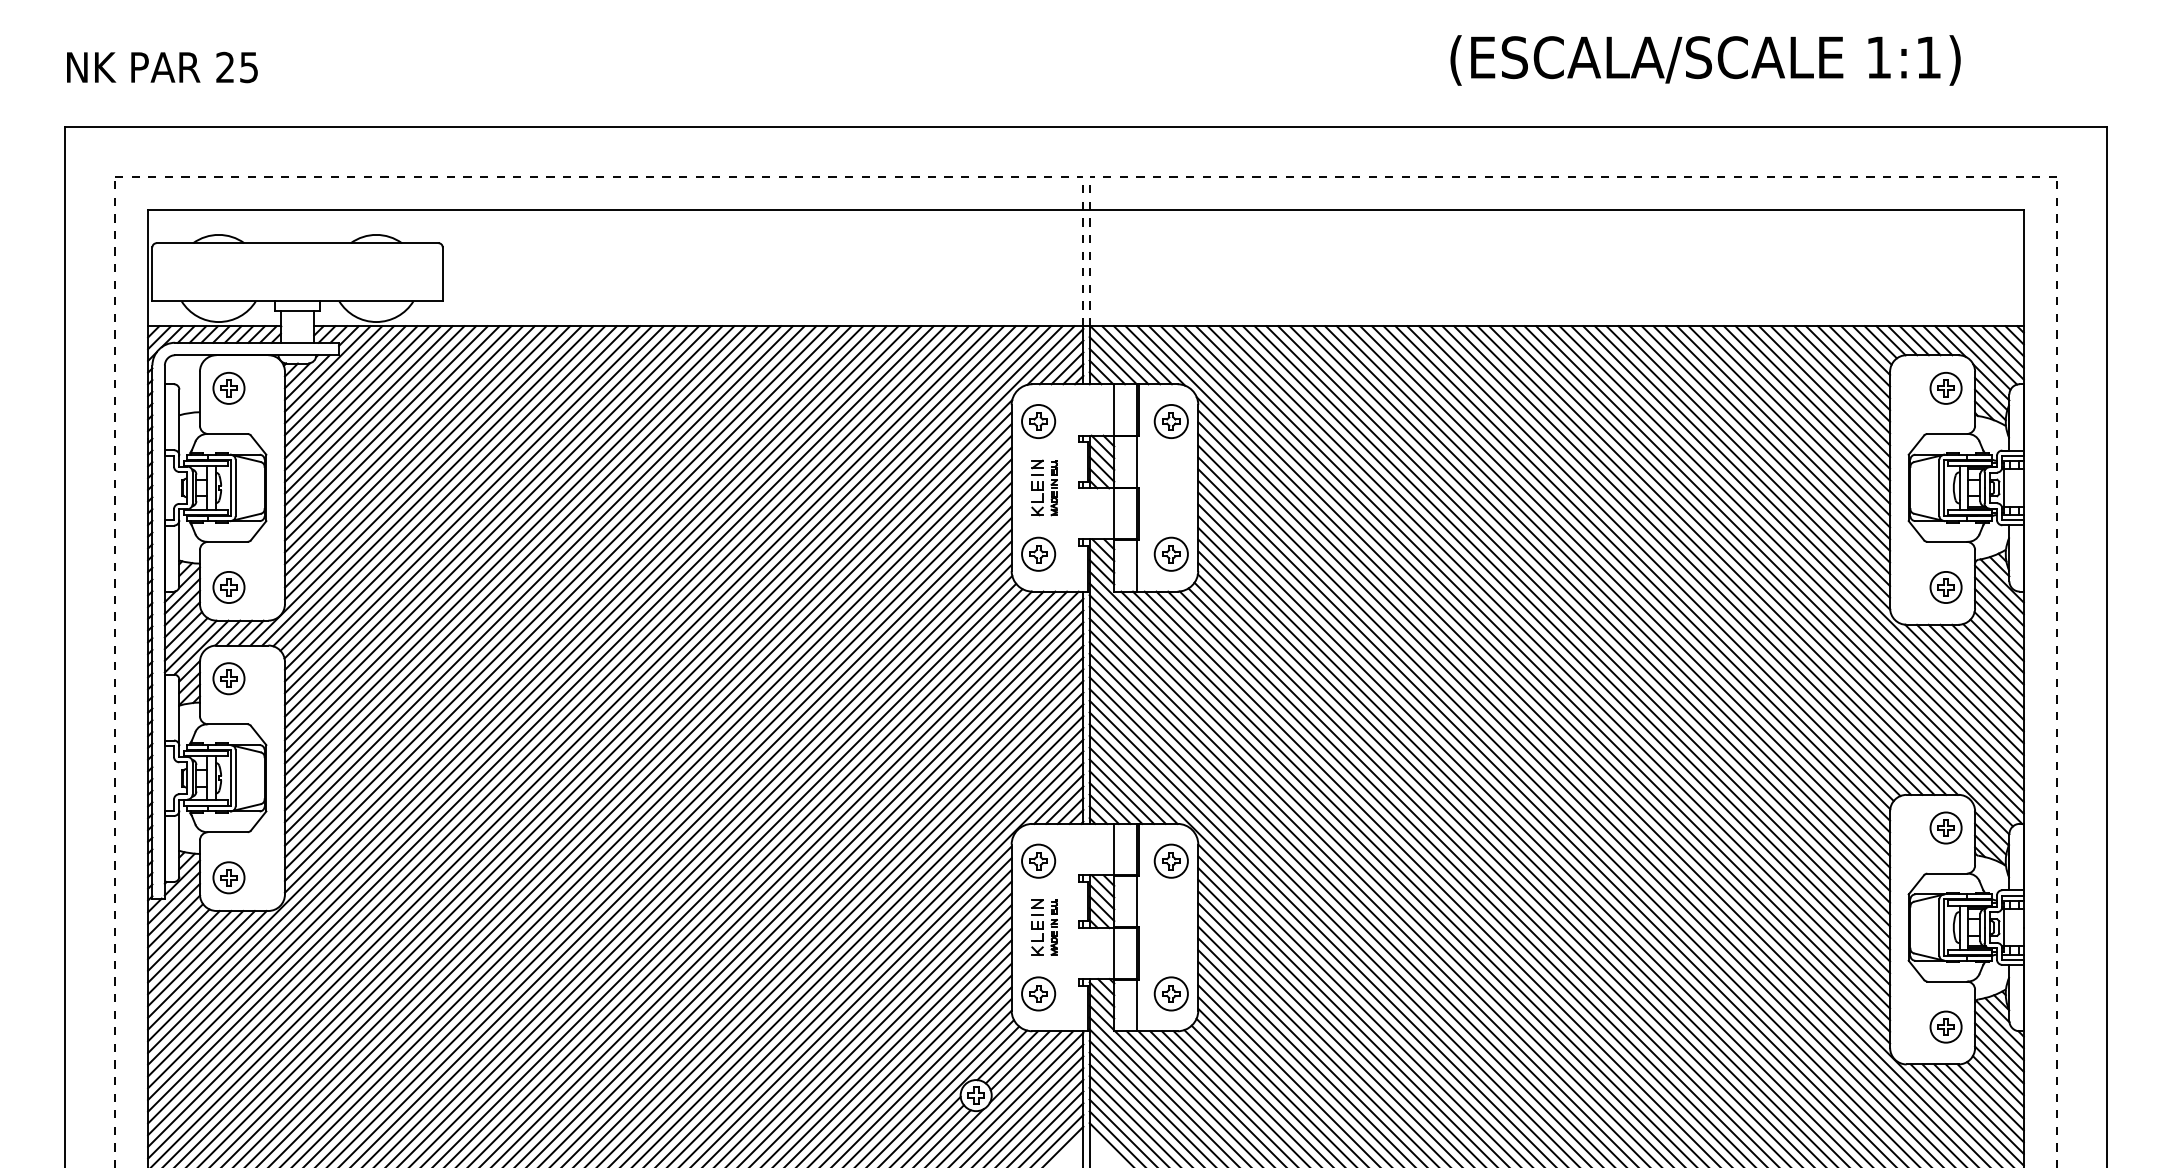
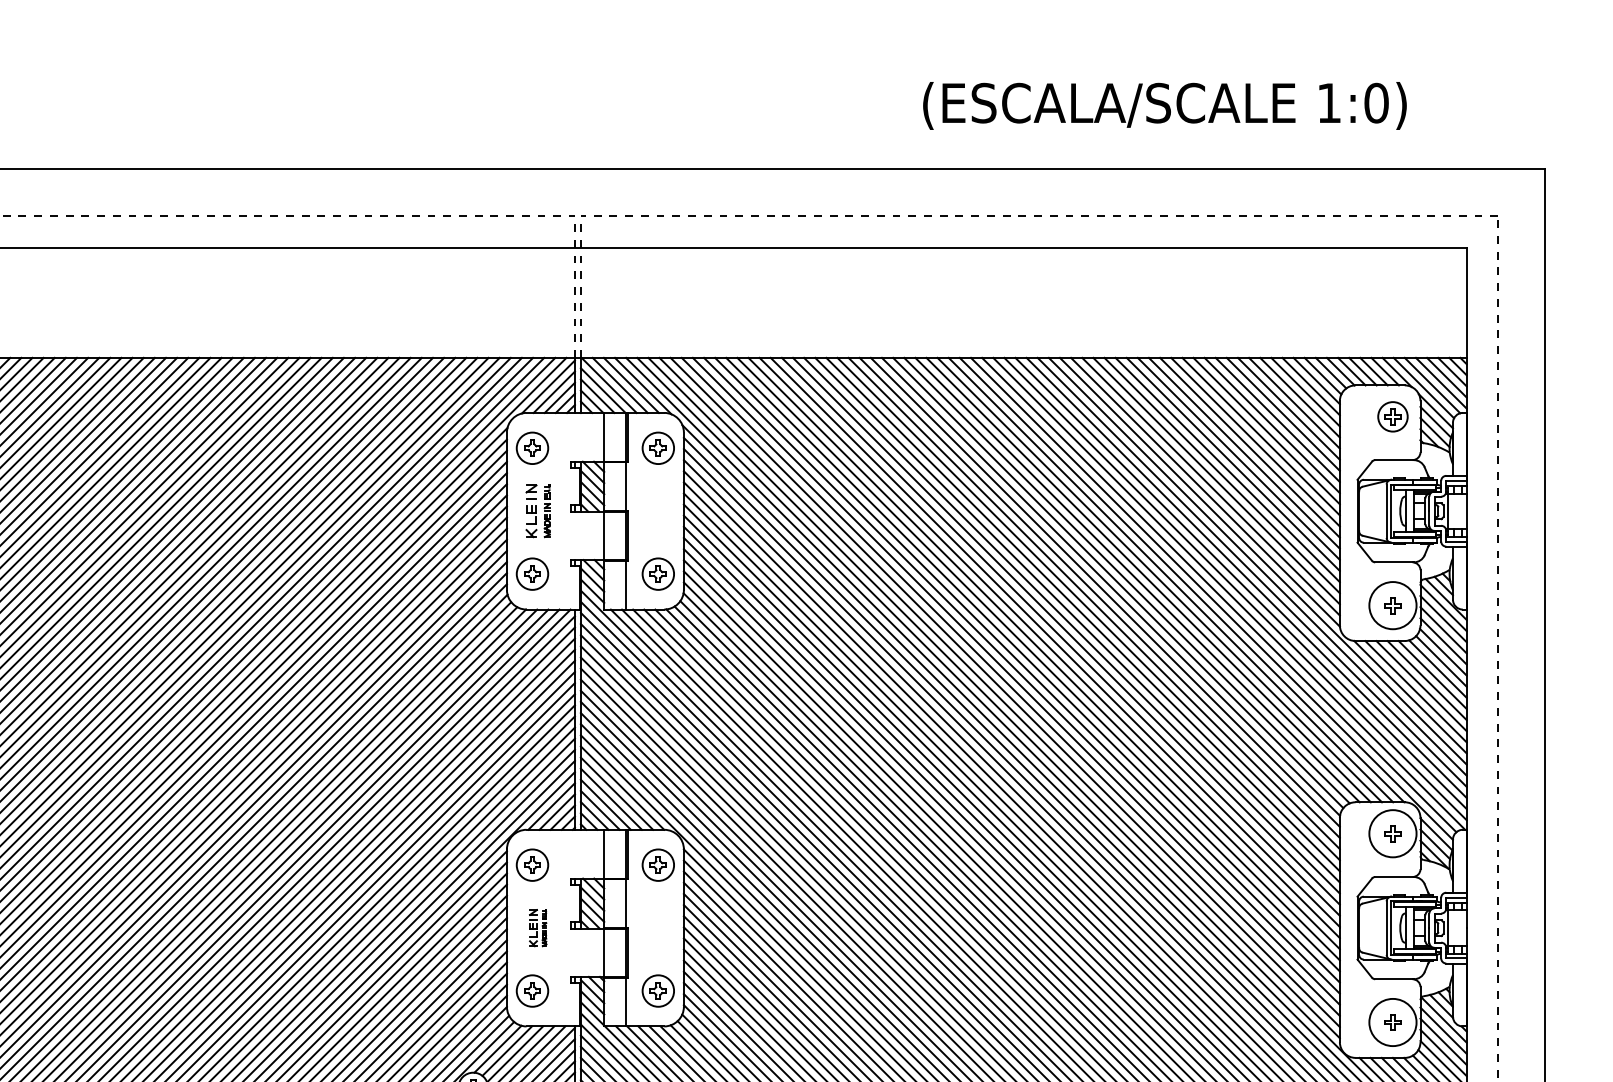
text: (1928, 57) -> (1376, 103), 1:1) -> 1:0)
circle: (1945, 587) -> (1392, 605), size x1.6
circle: (1945, 827) -> (1392, 833), size x1.6
part: (1044, 927) -> (538, 928), size x0.7
circle: (1945, 1026) -> (1392, 1021), size x1.6

